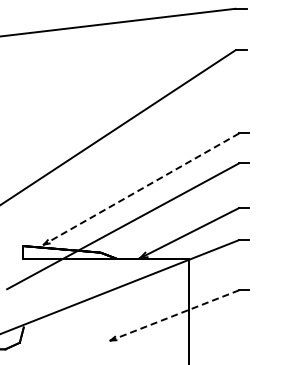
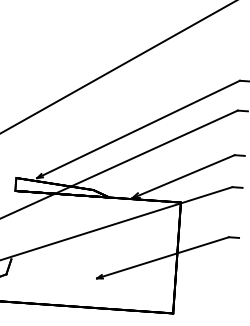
line: (141, 189) -> (138, 129), dashed -> solid
line: (174, 315) -> (162, 257), dashed -> solid

